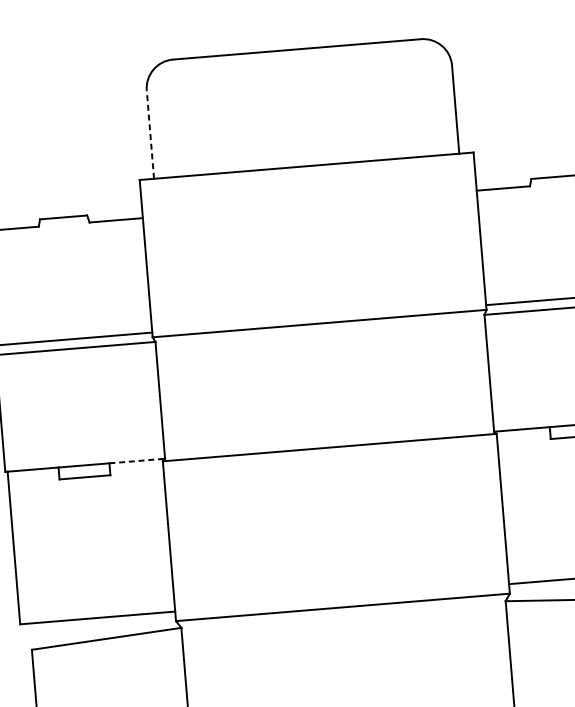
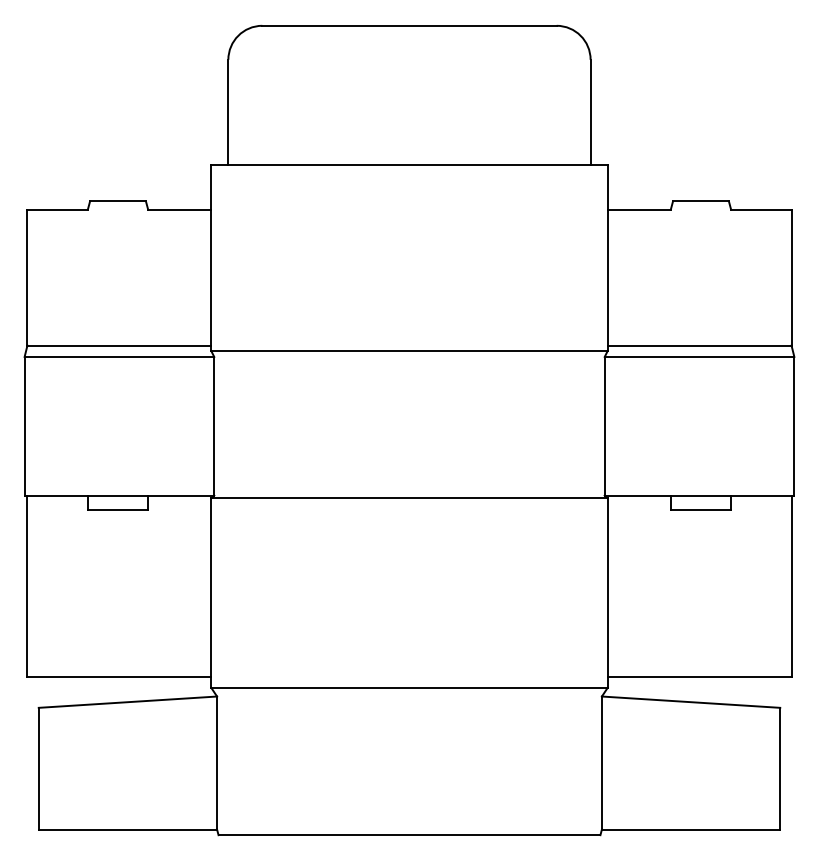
line: (150, 134) -> (228, 111), dashed -> solid
line: (137, 460) -> (181, 495), dashed -> solid

